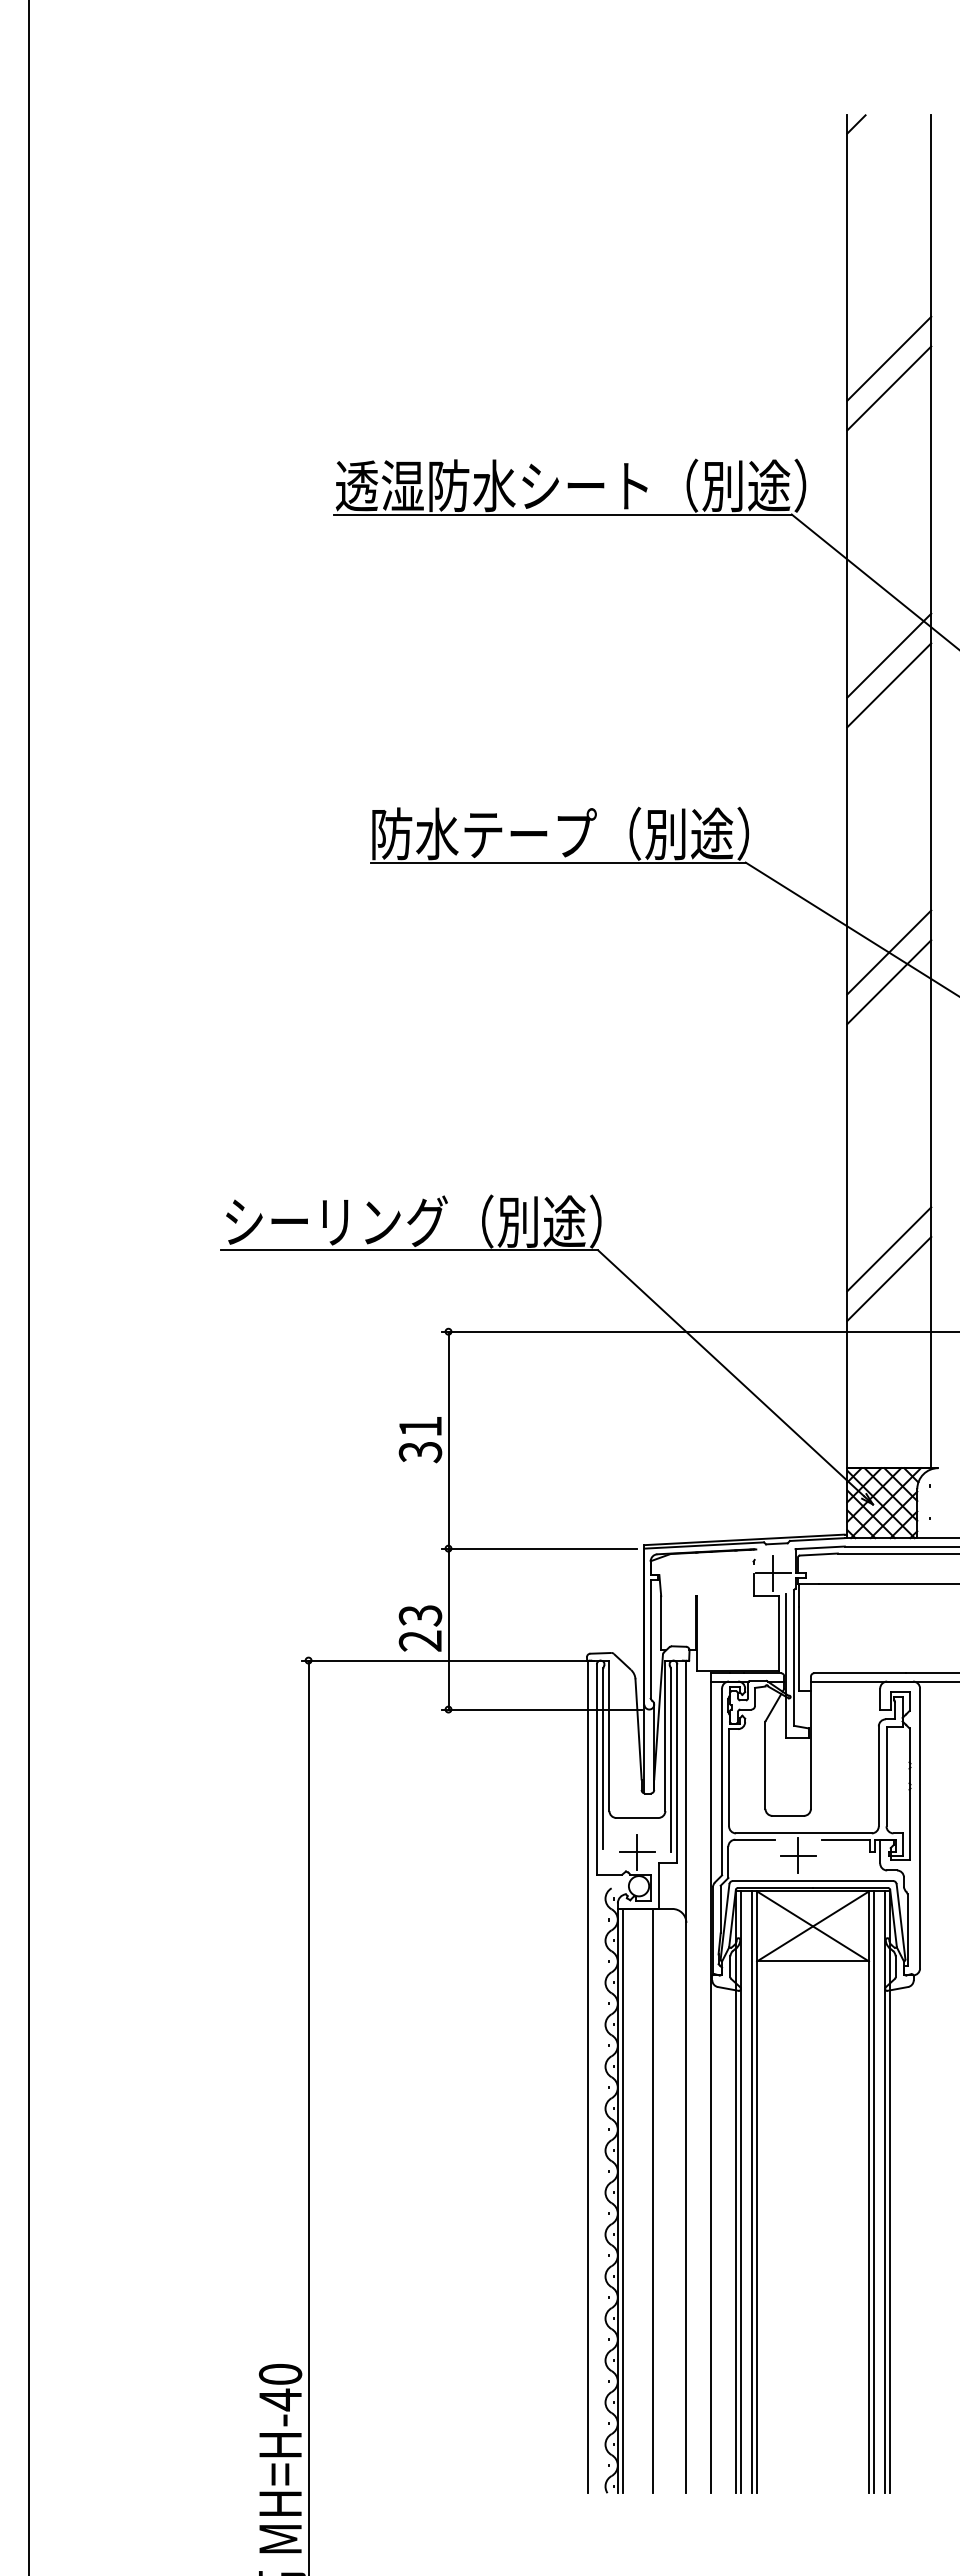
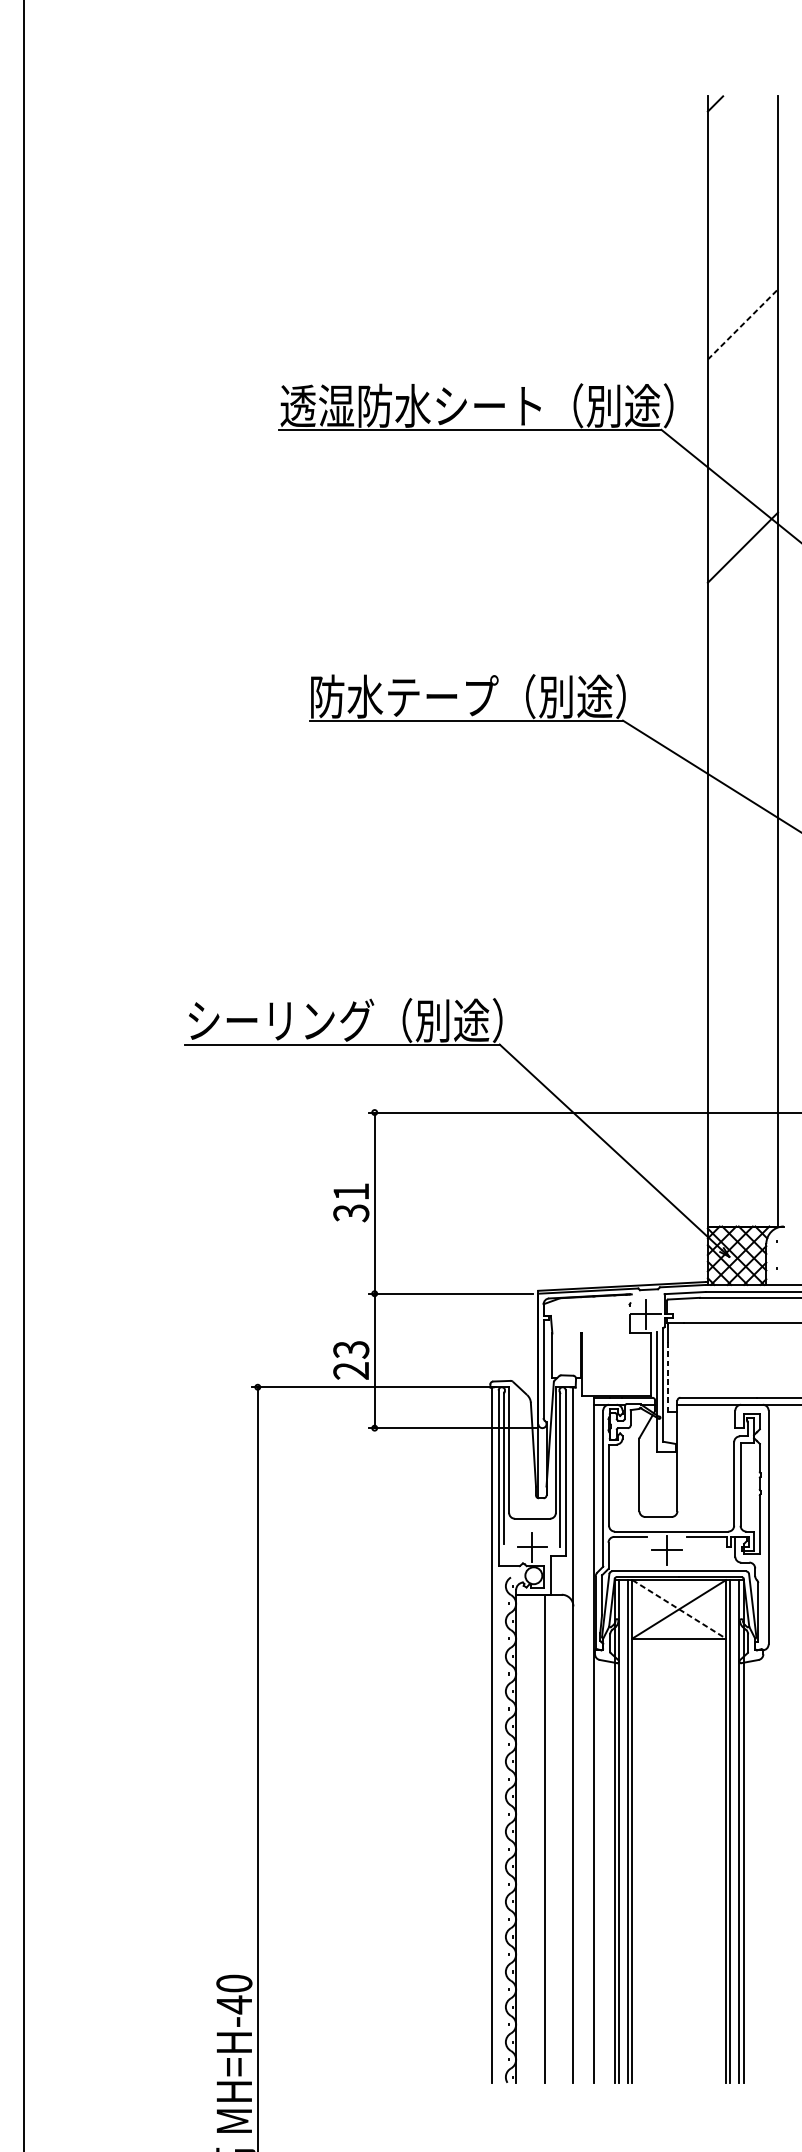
line: (889, 358) -> (743, 299), removed
line: (889, 388) -> (743, 324), solid -> dashed
line: (889, 685) -> (743, 572), removed
line: (889, 952) -> (743, 795), removed
line: (889, 982) -> (743, 820), removed
line: (889, 1249) -> (743, 1043), removed
line: (889, 1278) -> (743, 1068), removed
line: (799, 1648) -> (667, 1377), solid -> dashed
line: (813, 1926) -> (679, 1609), solid -> dashed
line: (623, 2200) -> (520, 1838), removed

